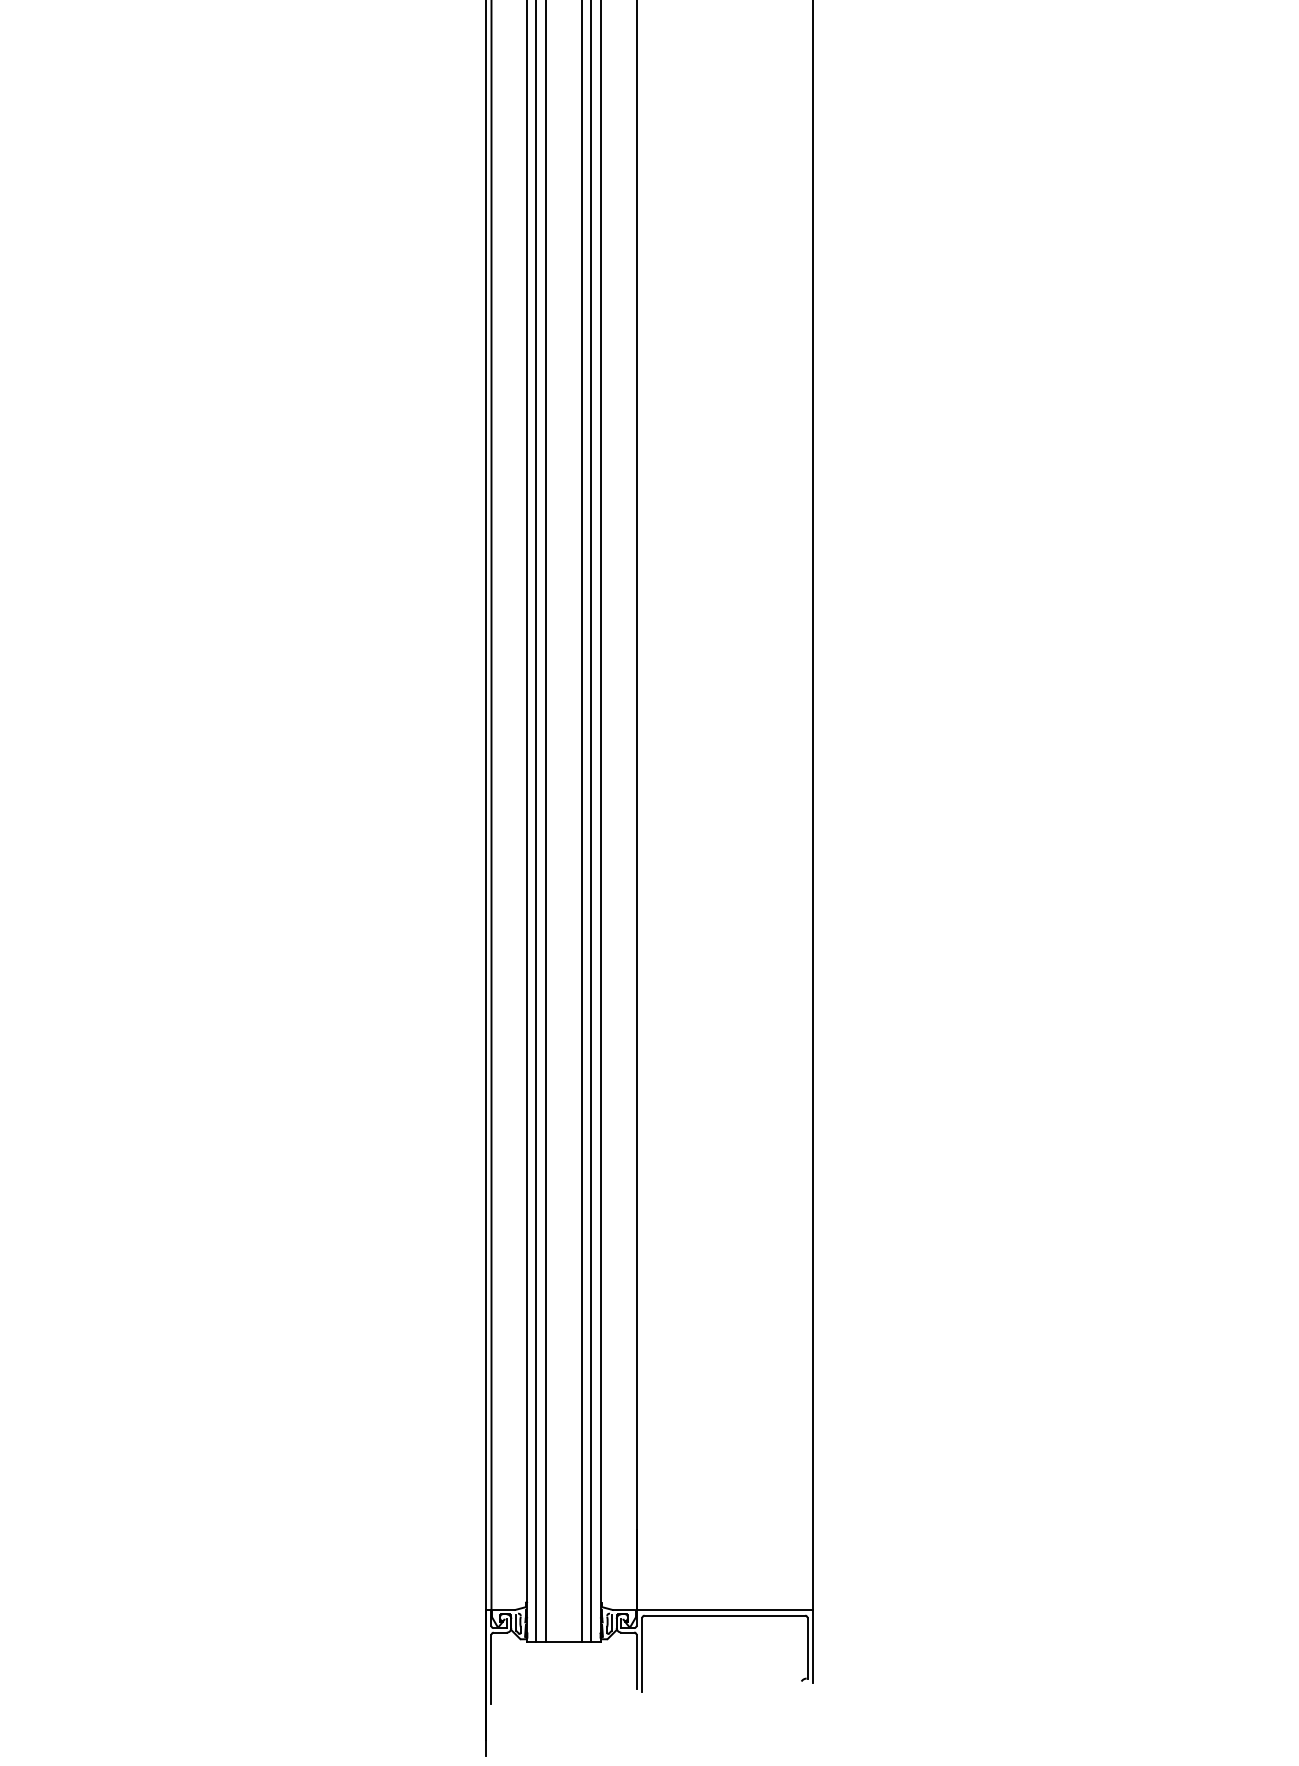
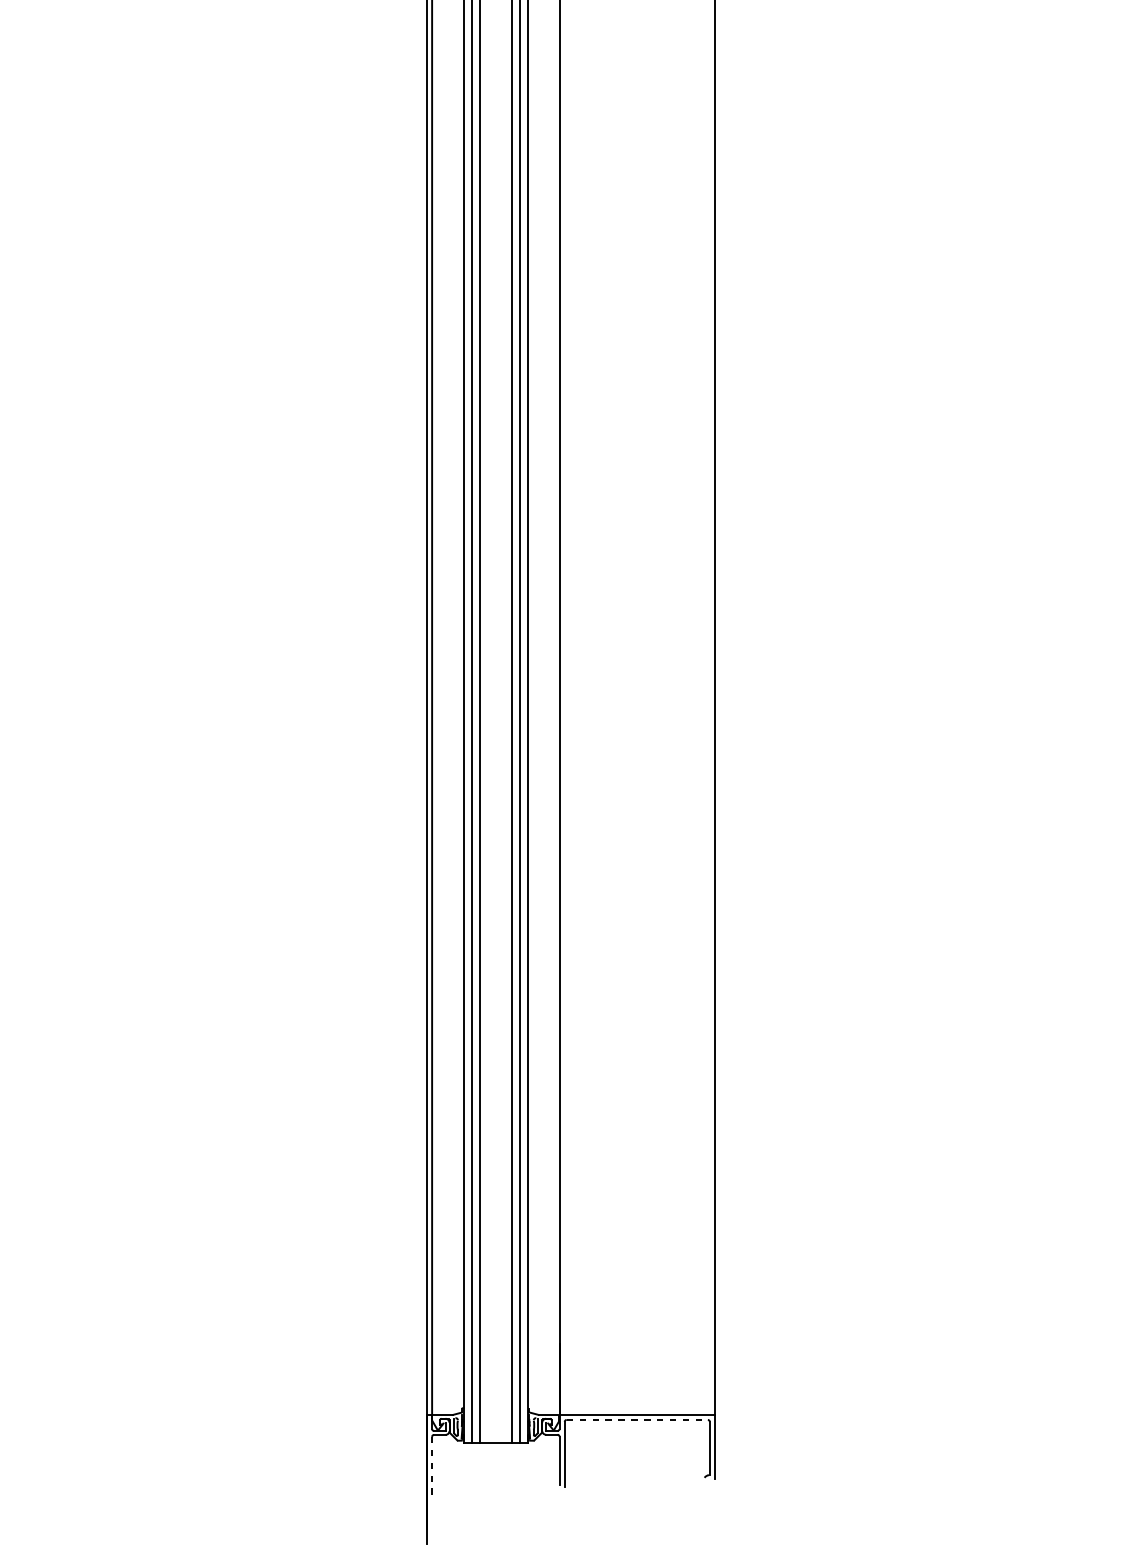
line: (725, 1615) -> (637, 1419), solid -> dashed
line: (491, 1669) -> (432, 1467), solid -> dashed

